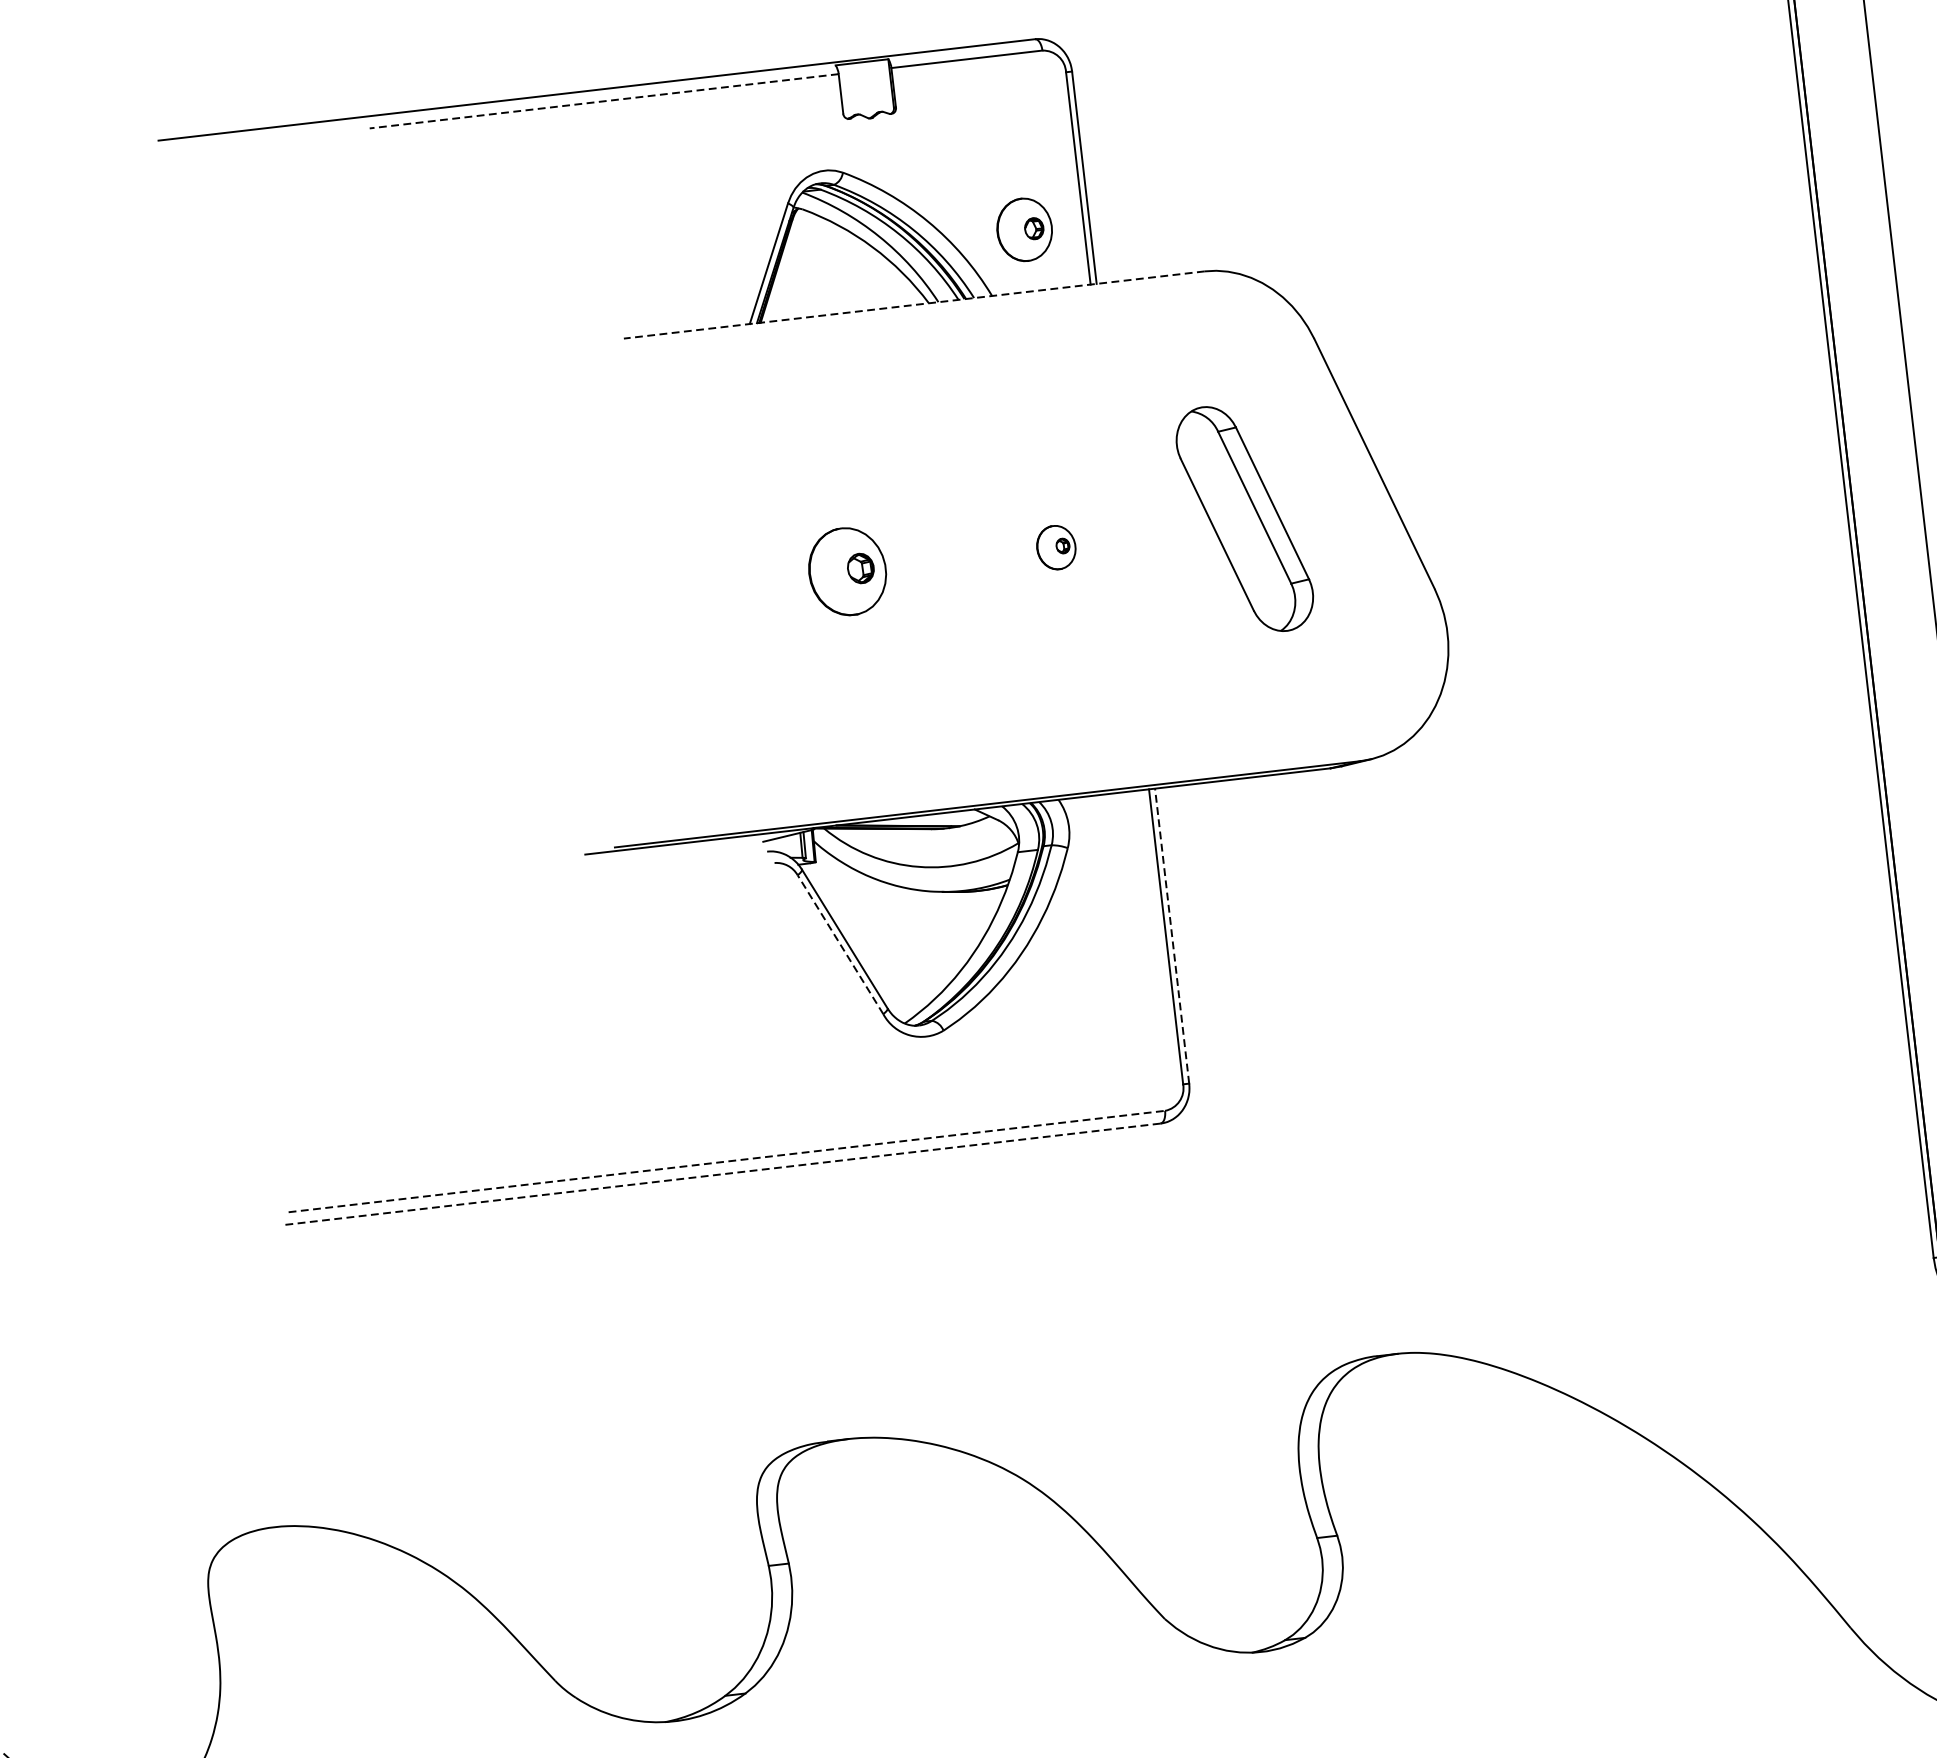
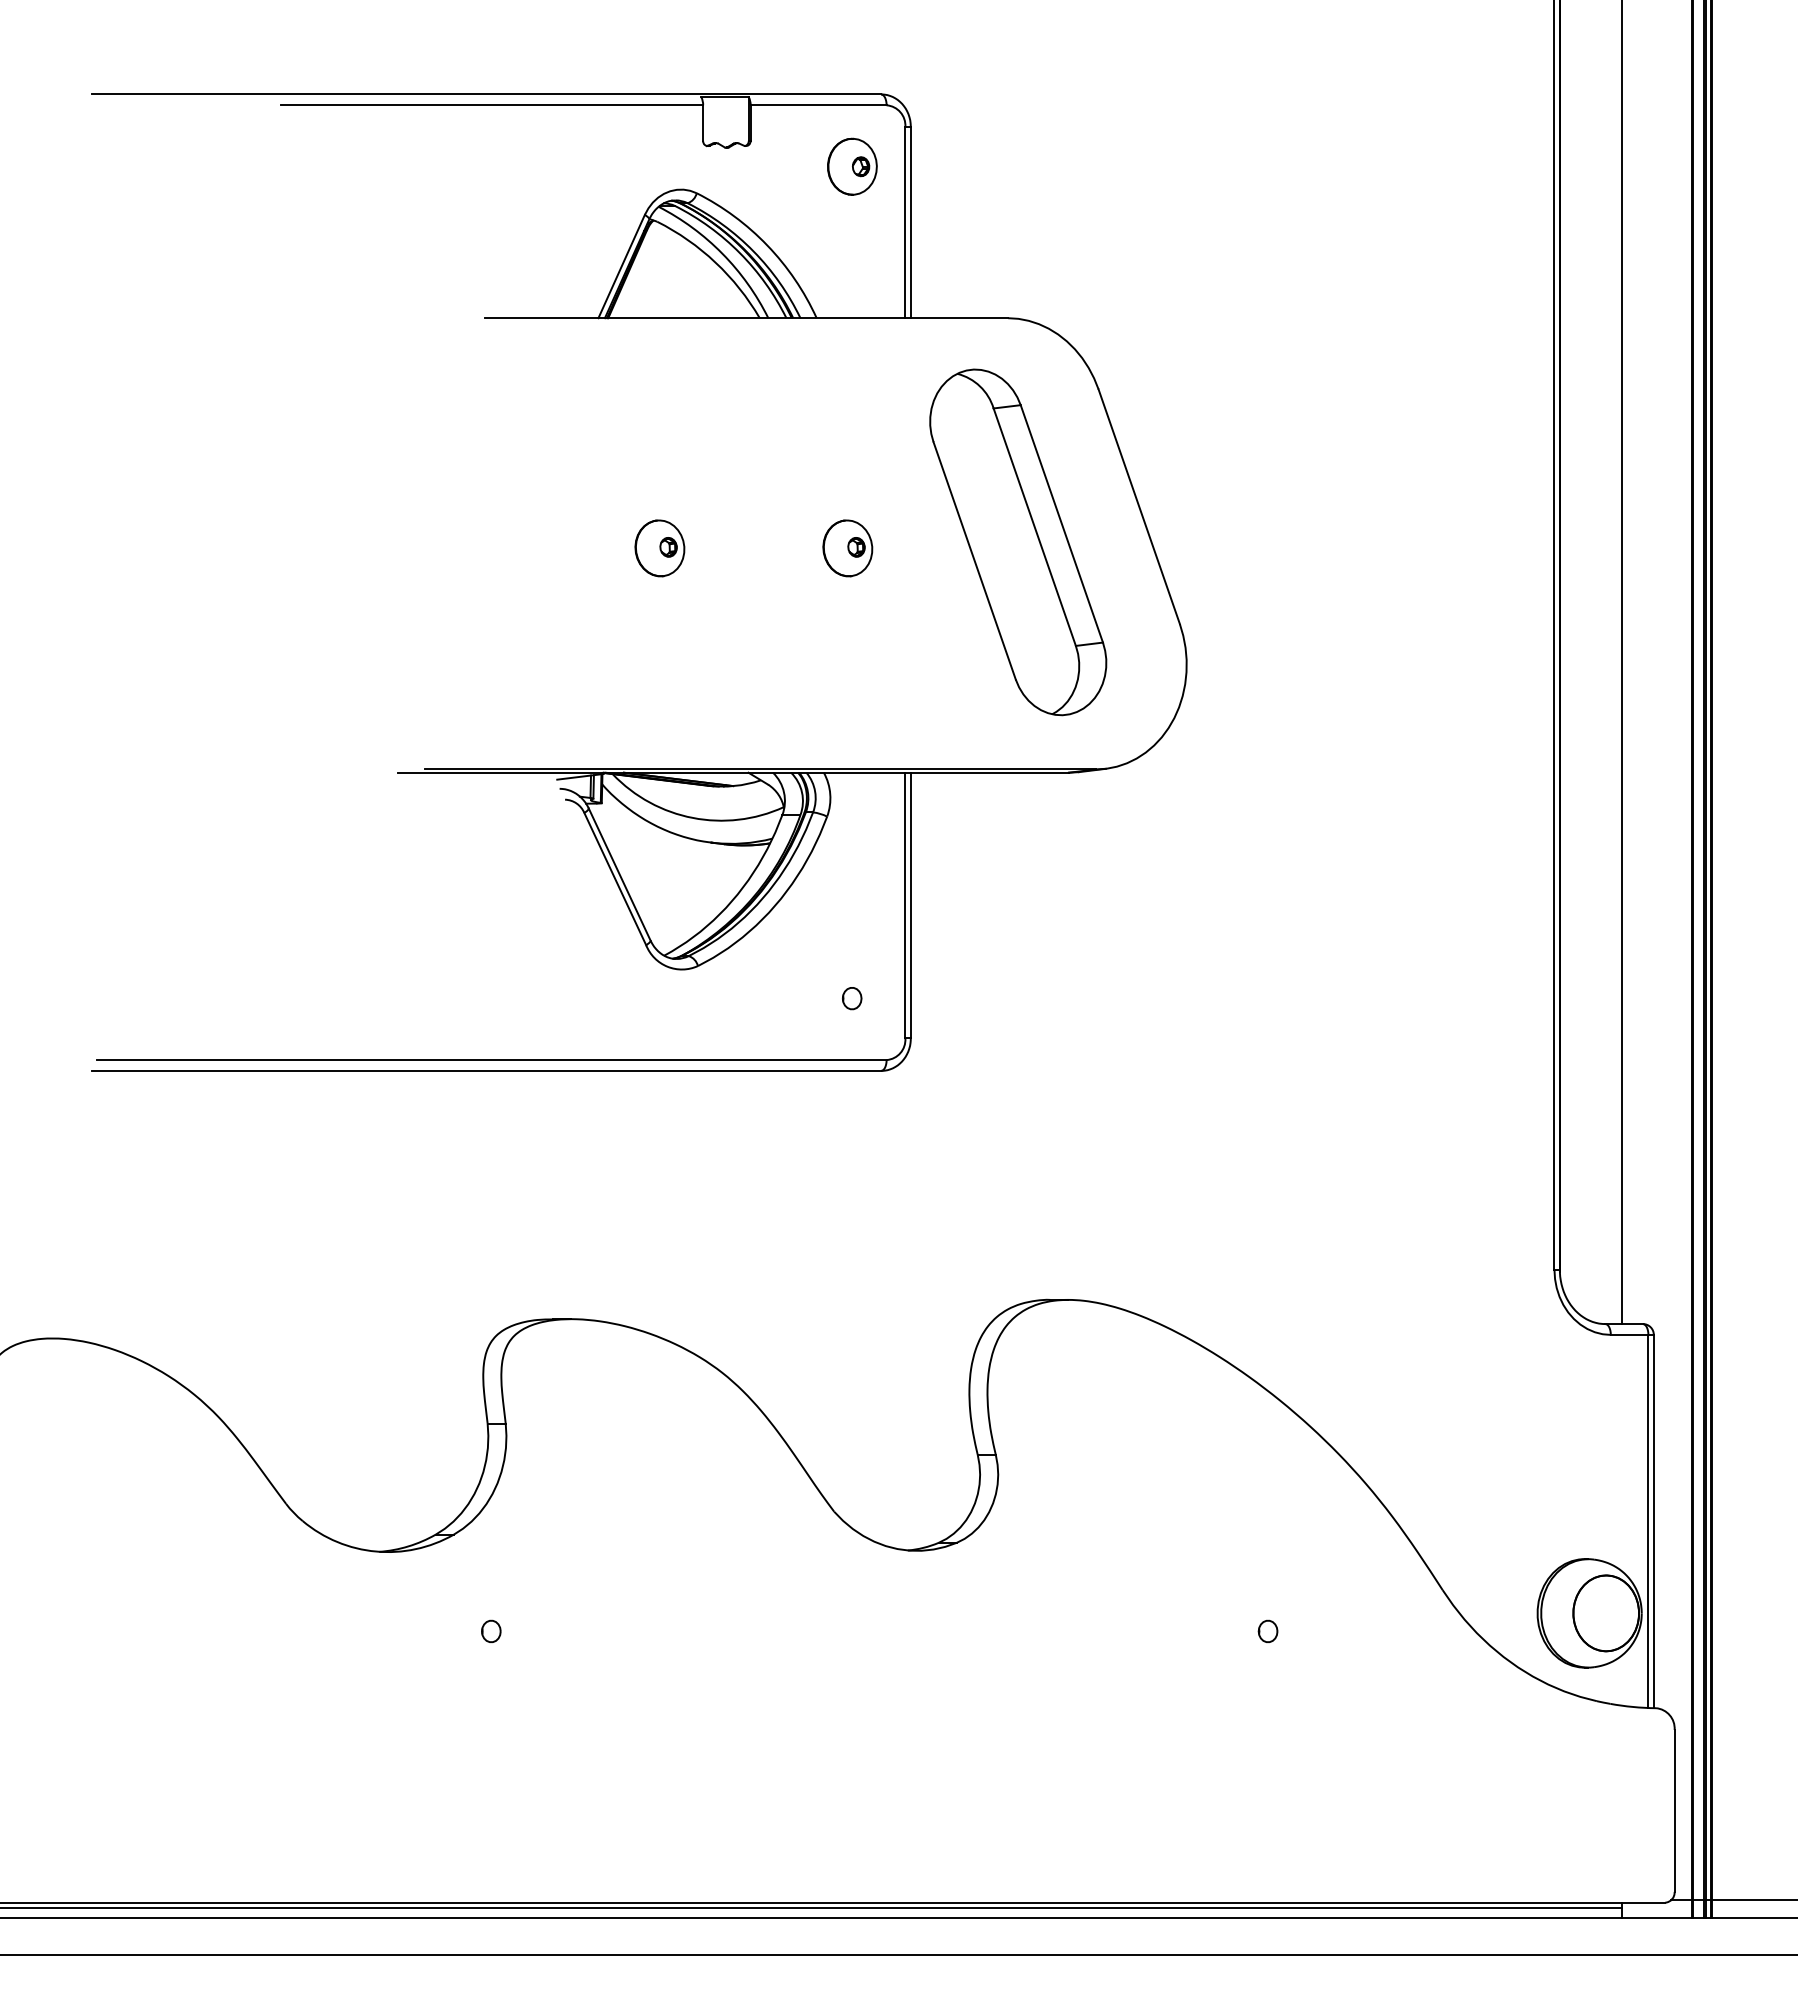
line: (603, 101) -> (491, 105), dashed -> solid
part: (1024, 229) -> (852, 166), moved
line: (914, 305) -> (746, 318), dashed -> solid
part: (1245, 519) -> (1018, 542), size x1.67
part: (1055, 547) -> (847, 548), size x1.43
part: (847, 571) -> (659, 548), size x0.71
line: (1171, 936) -> (910, 905), dashed -> solid
line: (840, 945) -> (615, 879), dashed -> solid
part: (1119, 1046) -> (852, 998), added
line: (726, 1162) -> (491, 1060), dashed -> solid
line: (722, 1173) -> (486, 1070), dashed -> solid
part: (1661, 1695) -> (1267, 1630), added

